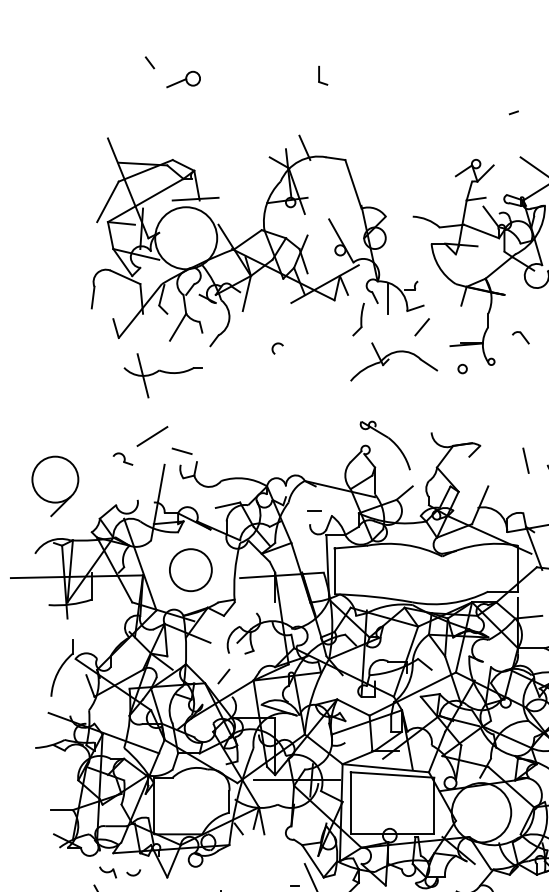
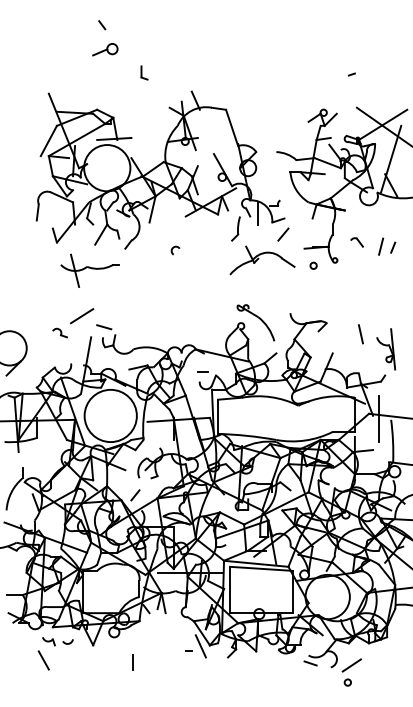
line: (150, 63) -> (102, 25), moved
part: (323, 75) -> (144, 72), moved
circle: (190, 569) -> (110, 415), size x1.67

